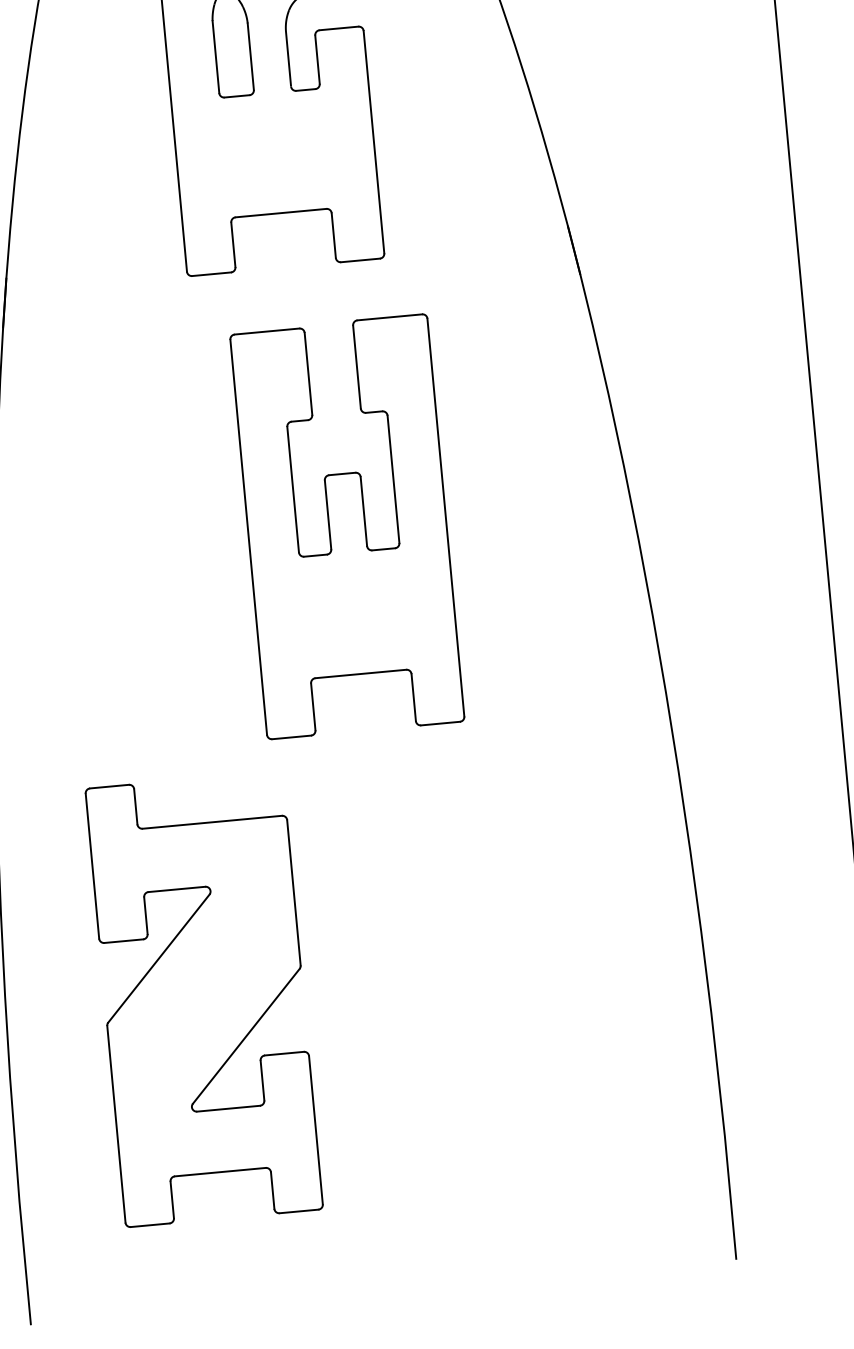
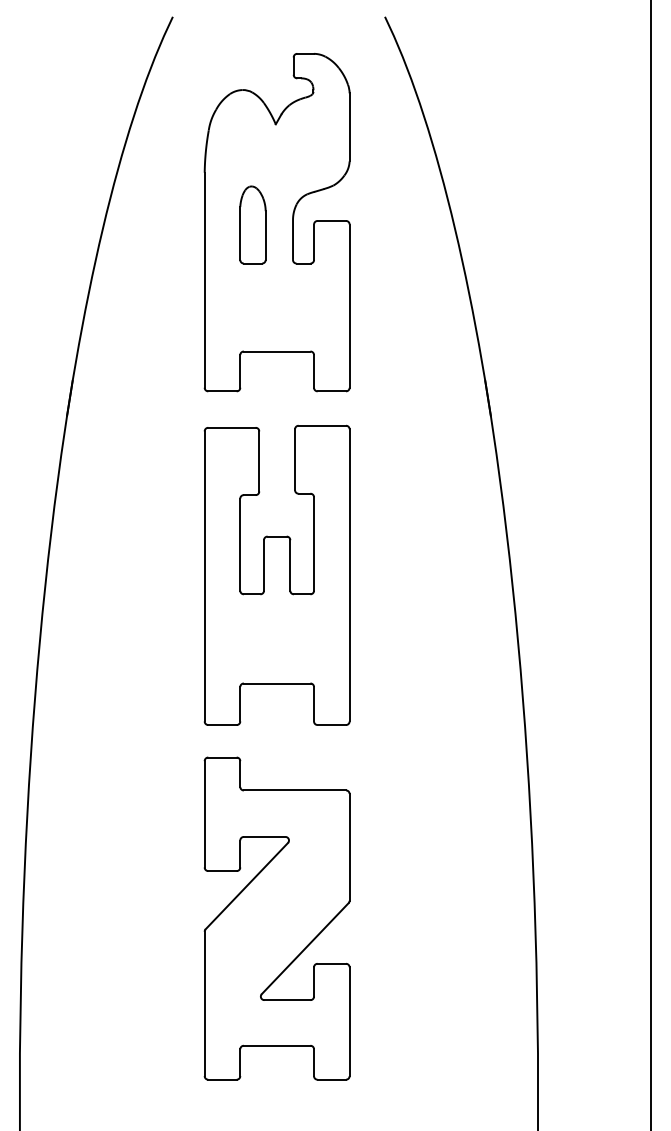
part: (346, 525) -> (276, 574), moved
part: (203, 998) -> (276, 918), moved

